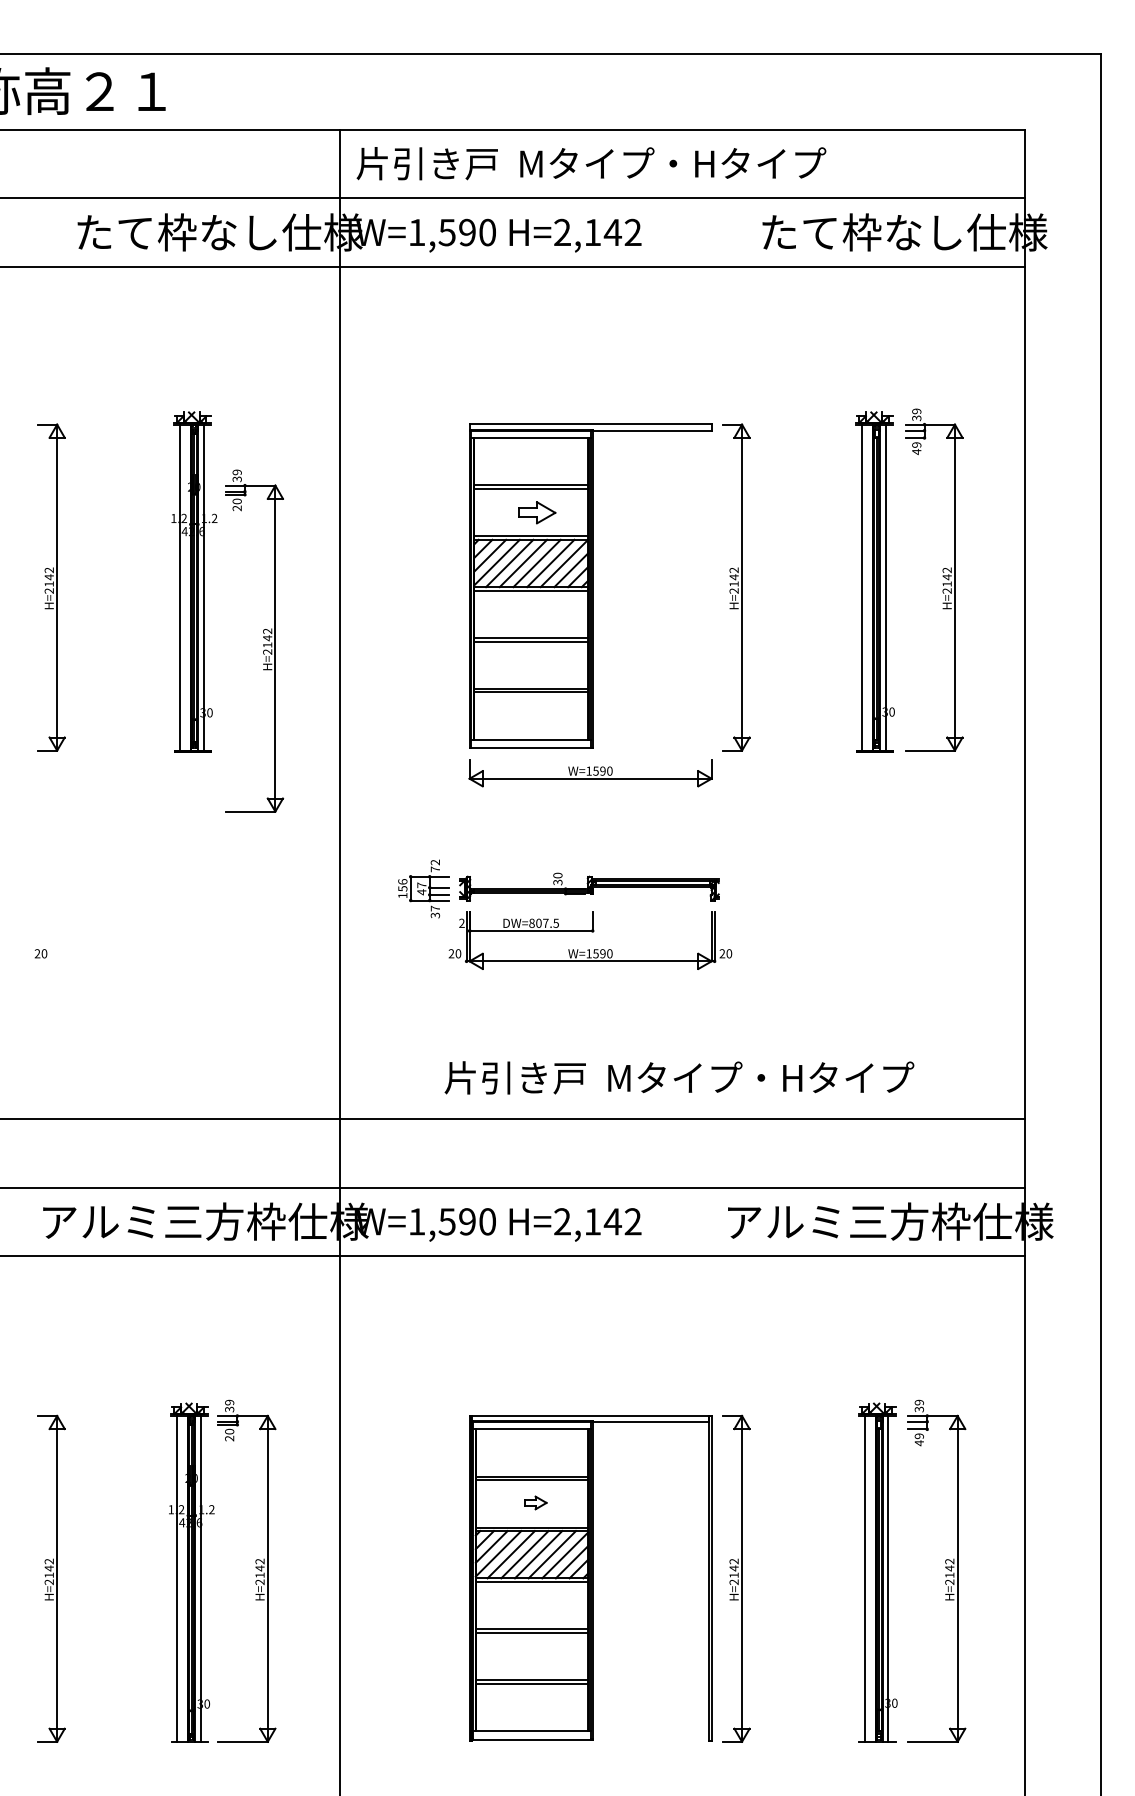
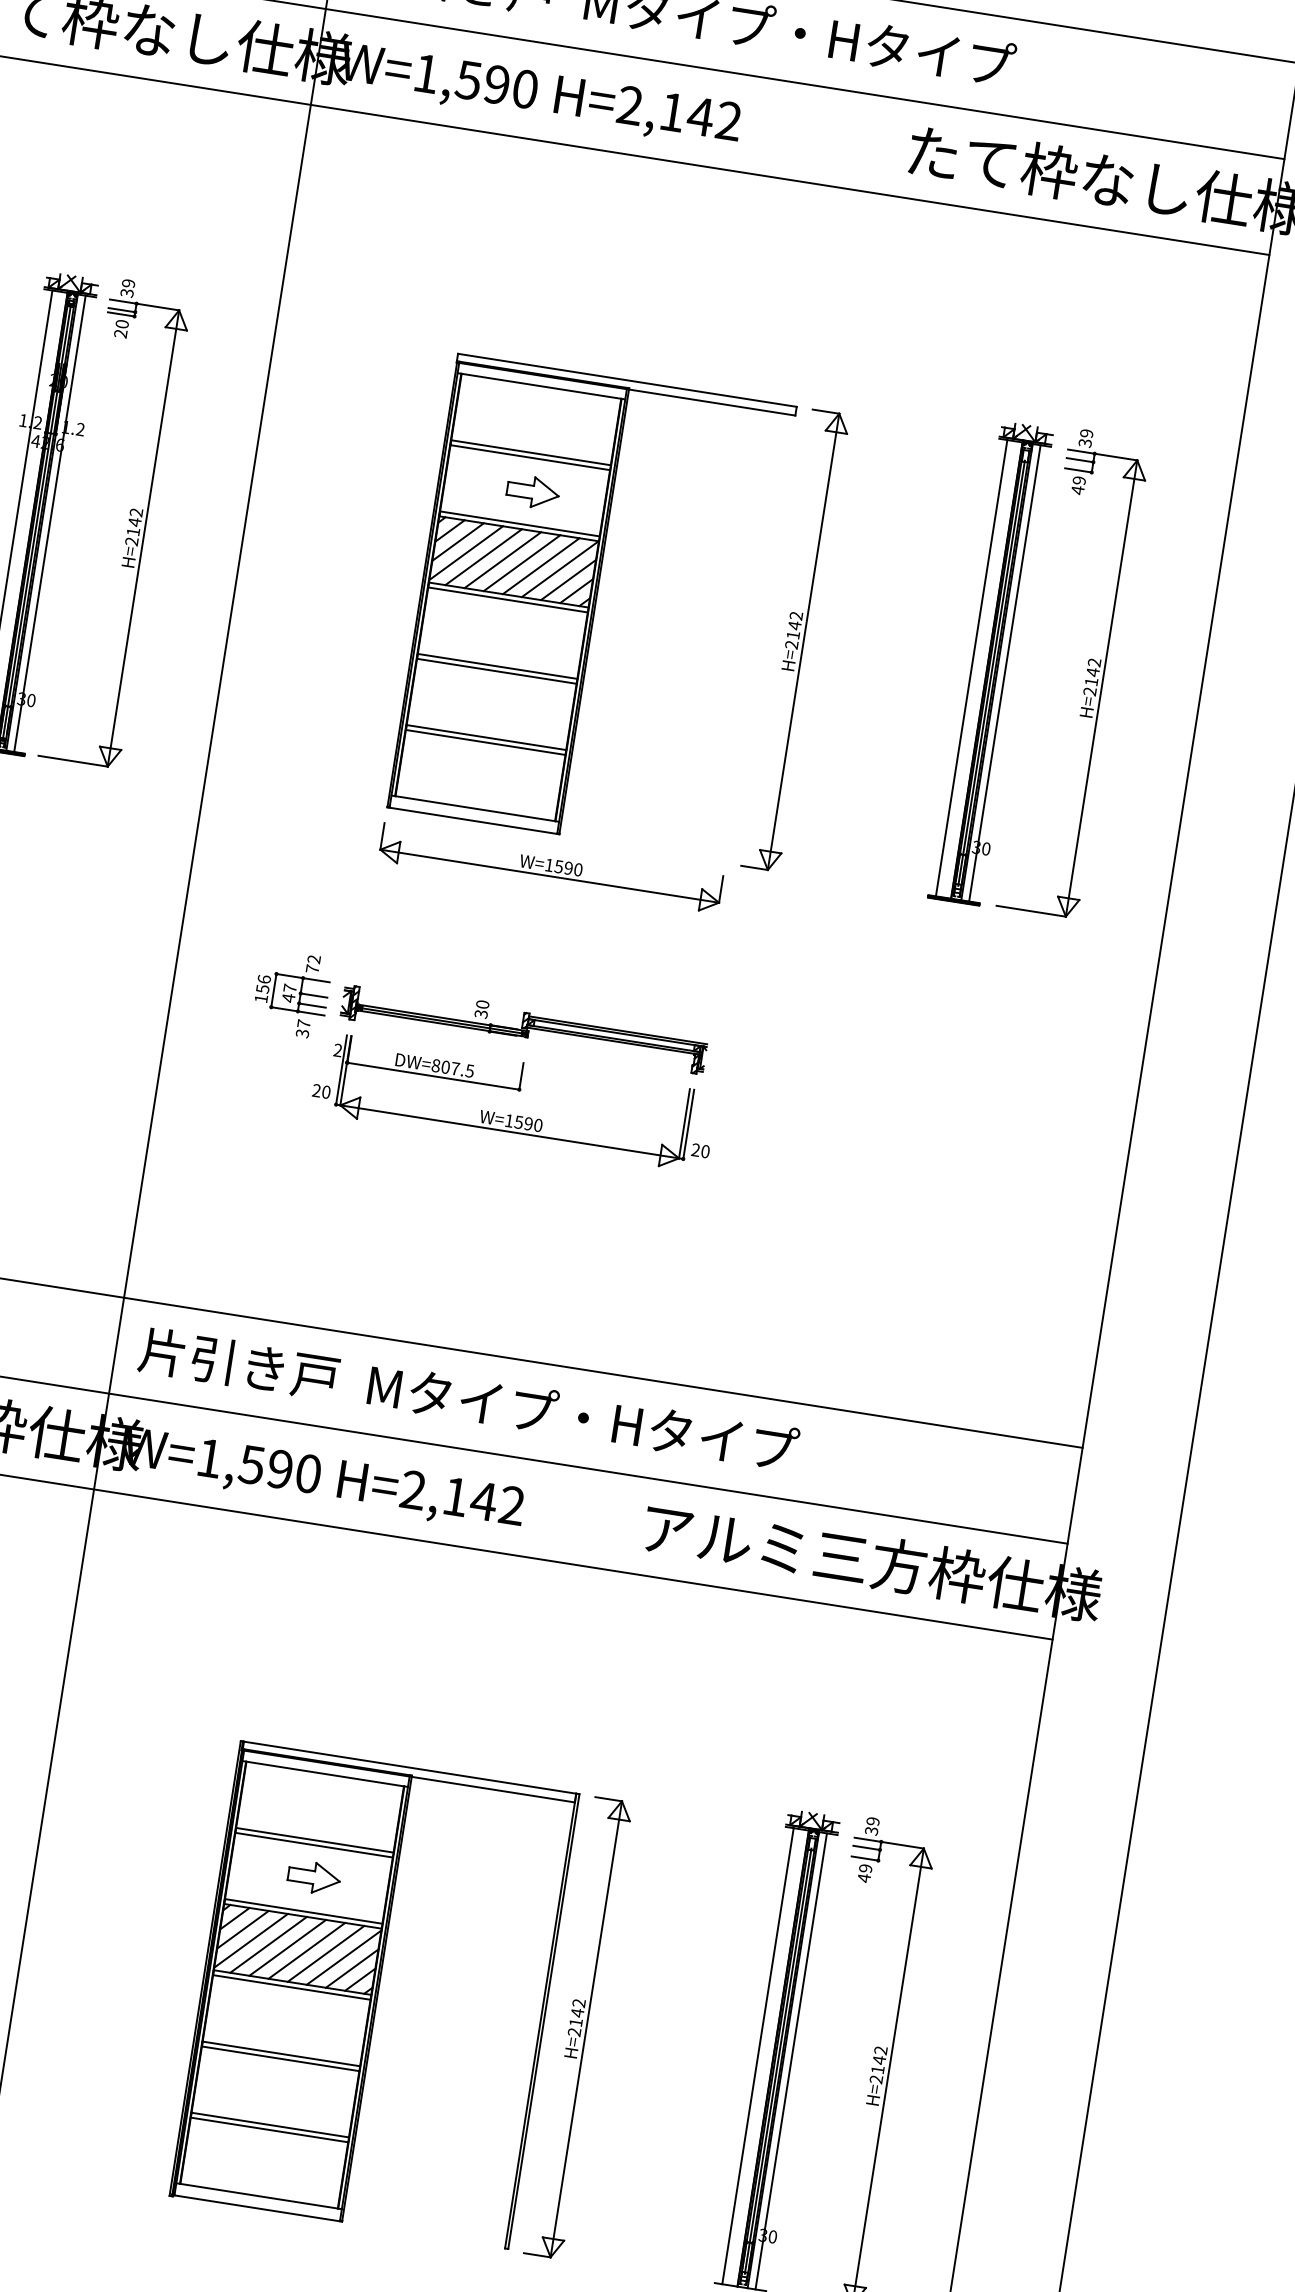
part: (263, 637) -> (129, 520), moved
text: (679, 1077) -> (469, 1399), moved
part: (535, 1502) -> (313, 1877), size x1.67

